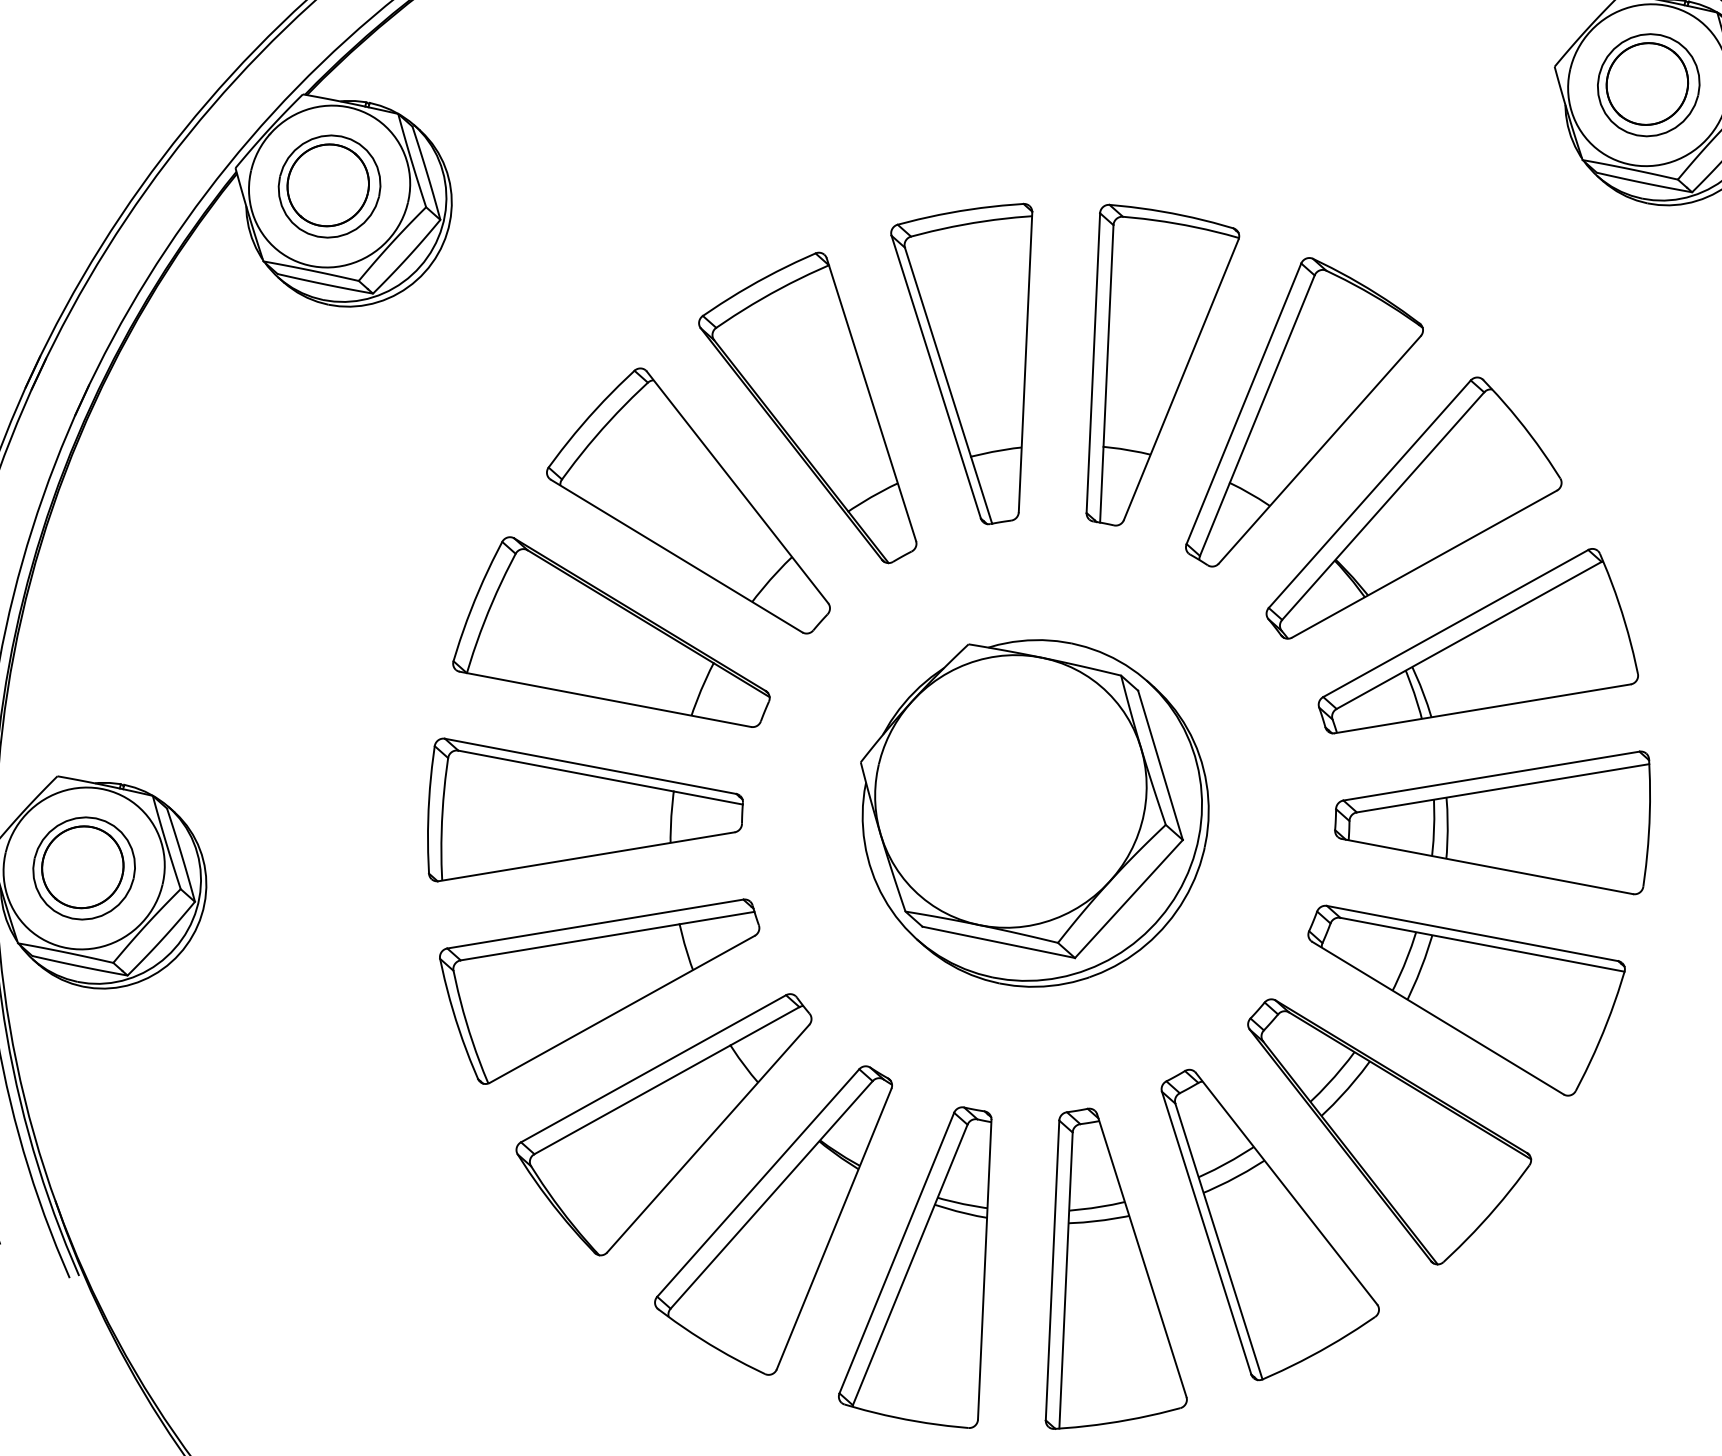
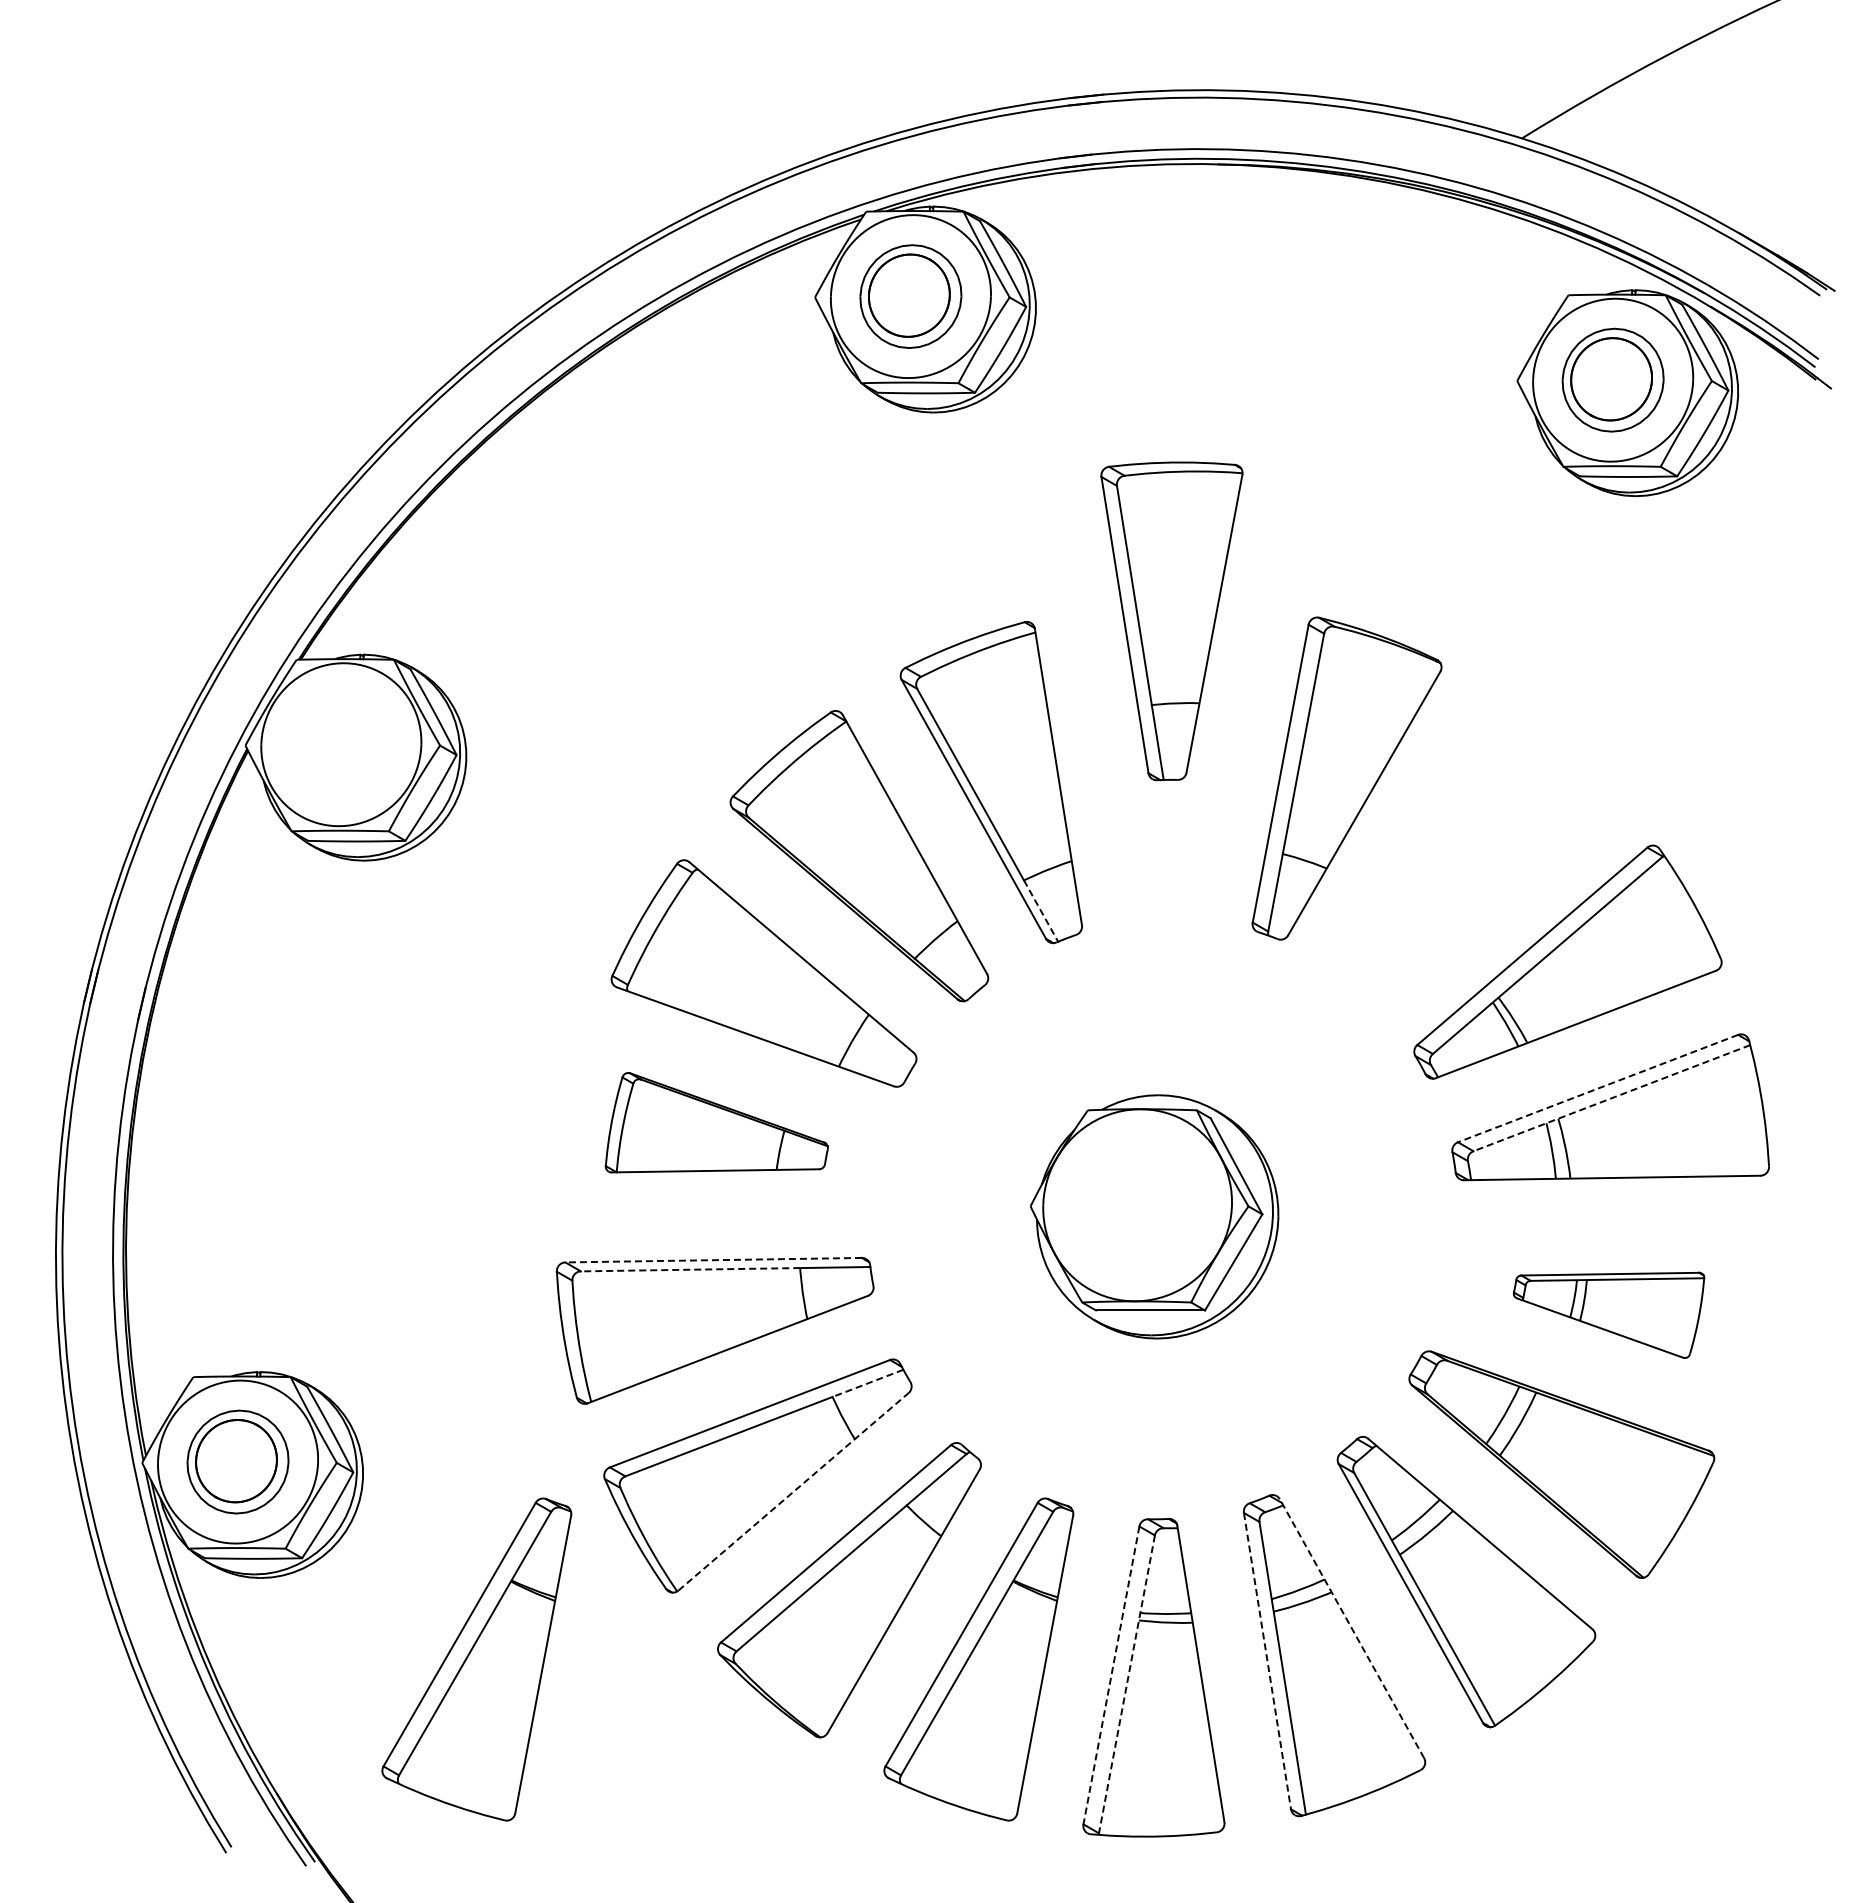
part: (328, 186) -> (340, 744), removed
part: (1139, 368) -> (1171, 621), moved
line: (981, 490) -> (1041, 911), solid -> dashed
part: (1420, 515) -> (1476, 847), removed
part: (621, 632) -> (716, 1122), size x0.7
line: (590, 766) -> (713, 1260), solid -> dashed
line: (566, 770) -> (690, 1269), solid -> dashed
line: (1490, 775) -> (1597, 1088), solid -> dashed
line: (1502, 788) -> (1611, 1098), solid -> dashed
part: (1031, 812) -> (1154, 1216), size x0.7
line: (716, 918) -> (867, 1383), solid -> dashed
part: (1456, 1000) -> (1608, 1315), size x0.6
line: (622, 1009) -> (793, 1491), solid -> dashed
part: (278, 1109) -> (476, 1659), added
line: (896, 1253) -> (1111, 1675), solid -> dashed
line: (1141, 1255) -> (1351, 1628), solid -> dashed
line: (909, 1265) -> (1126, 1684), solid -> dashed
line: (1052, 1270) -> (1267, 1661), solid -> dashed

